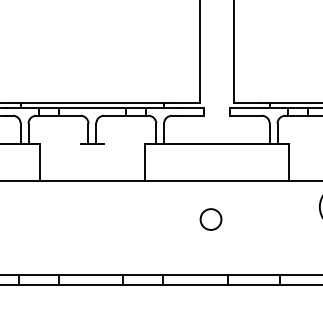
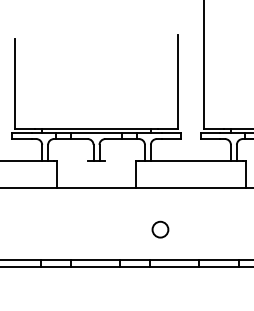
circle: (211, 219) -> (160, 229), moved

